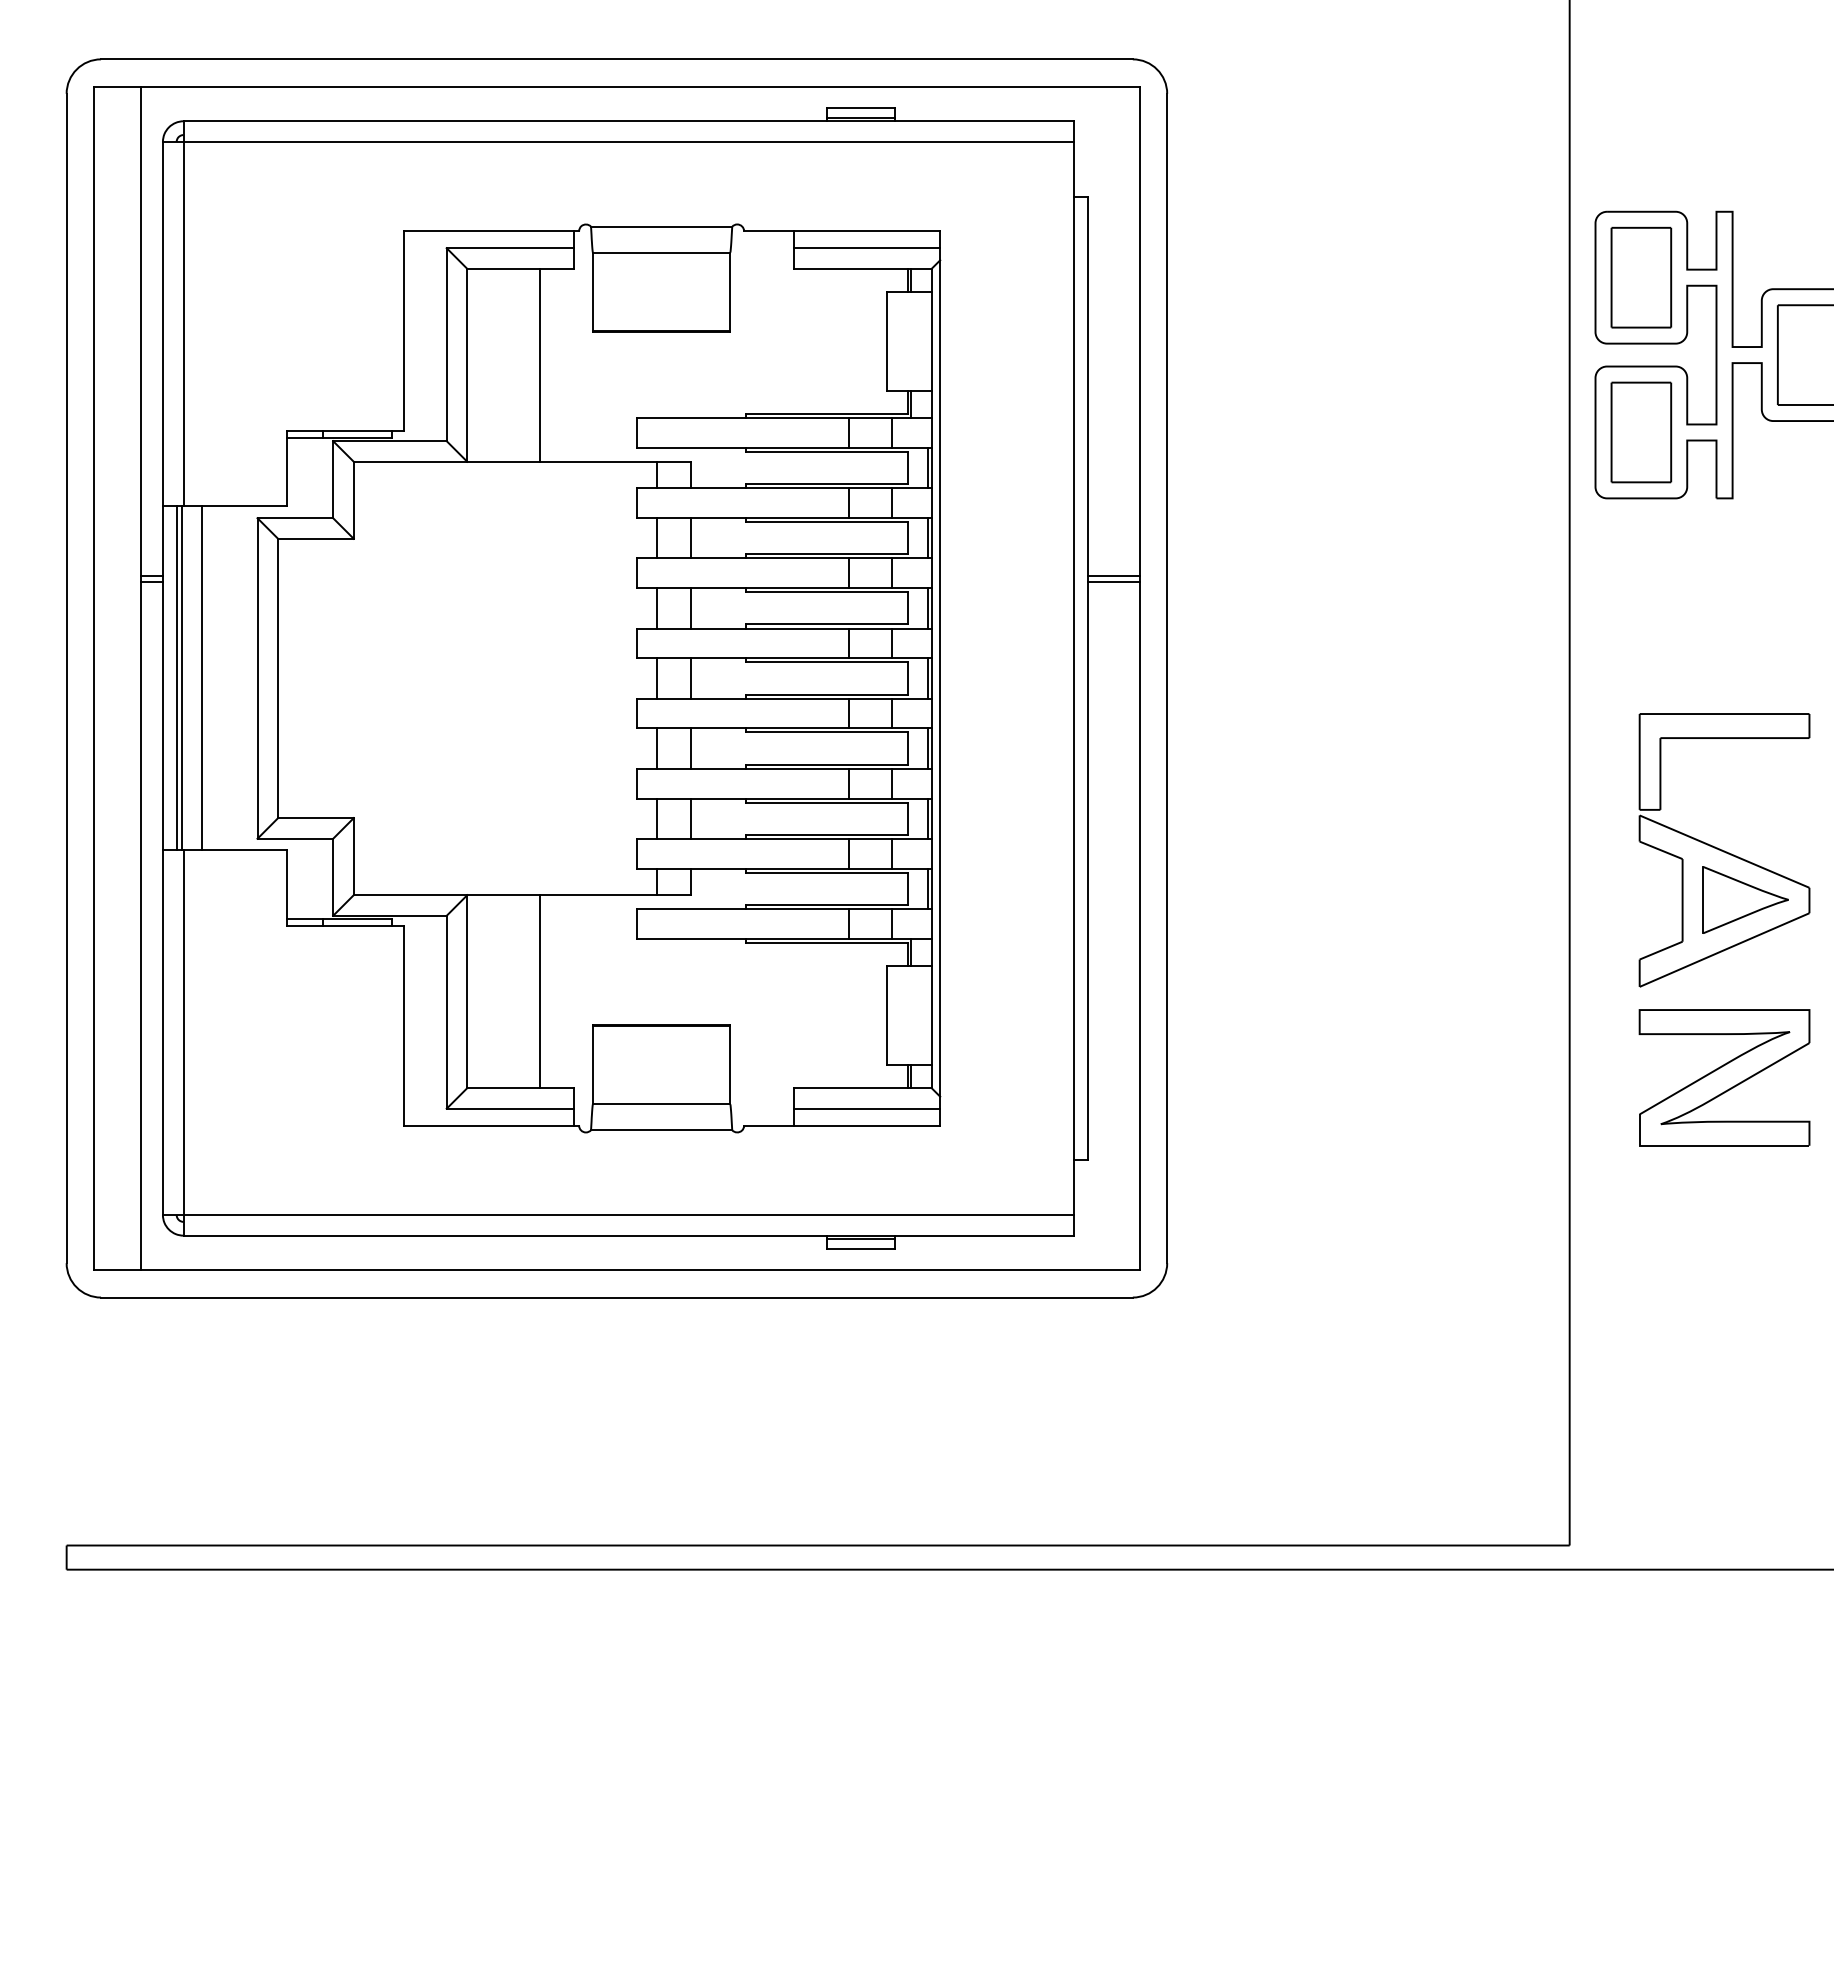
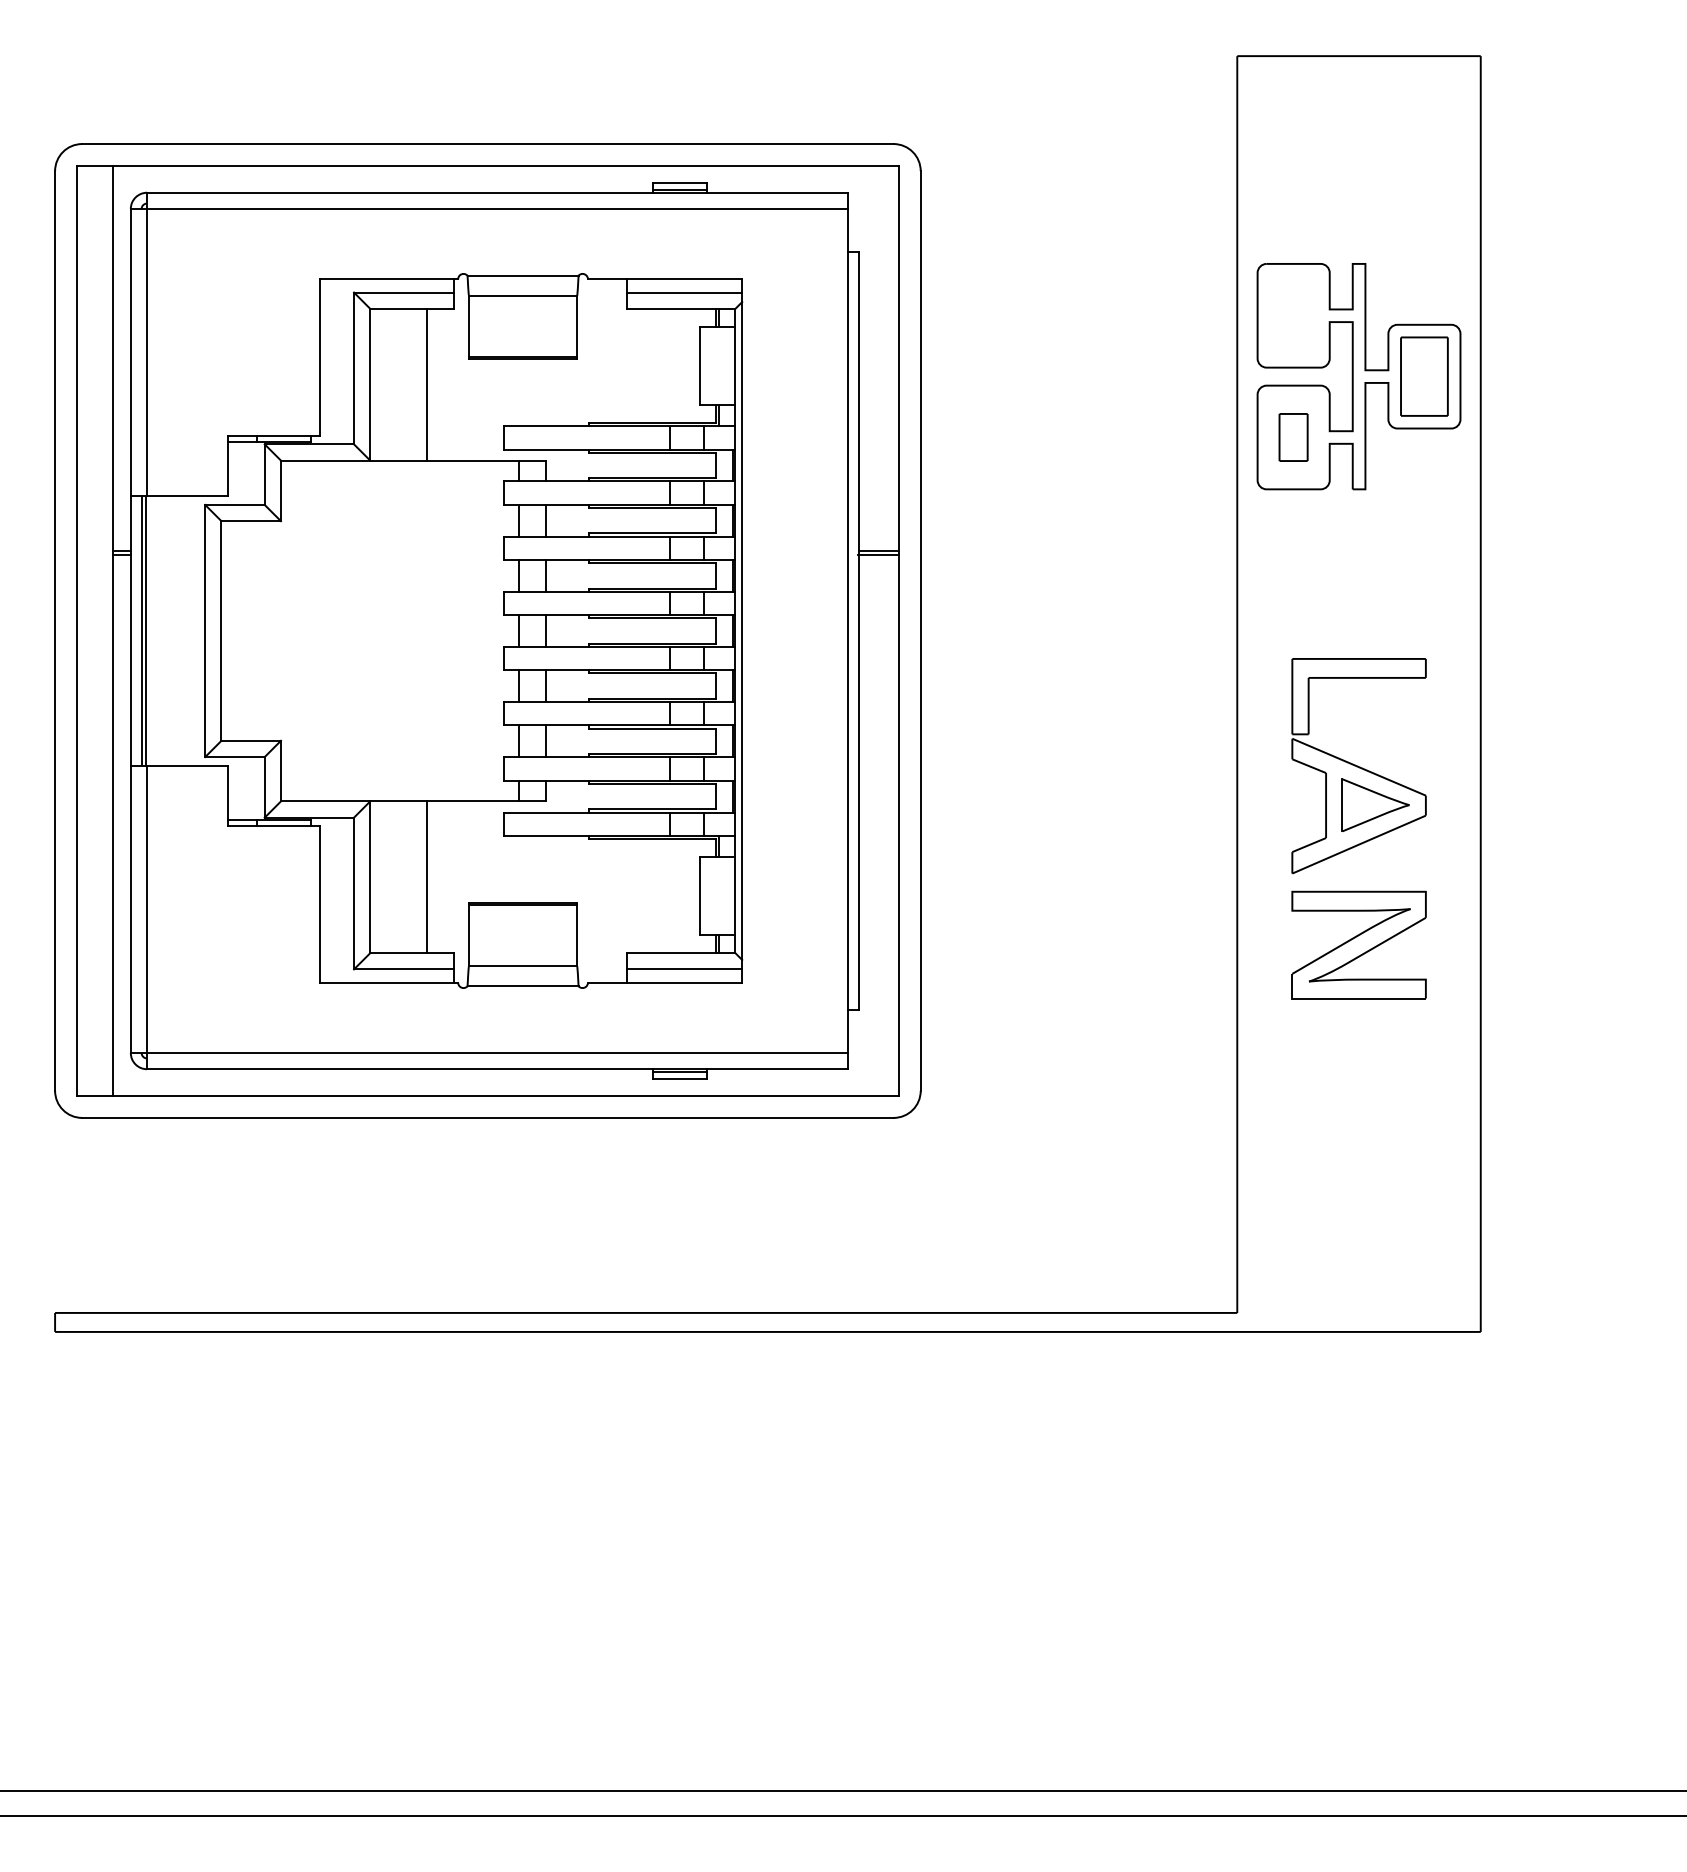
part: (1641, 277) -> (1293, 315), removed
part: (1641, 432) -> (1293, 437), size x0.6
line: (201, 677) -> (161, 630), removed

